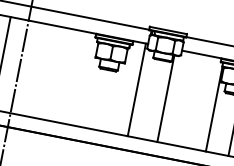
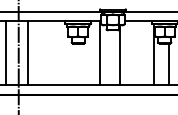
line: (32, 69) -> (27, 53), added

